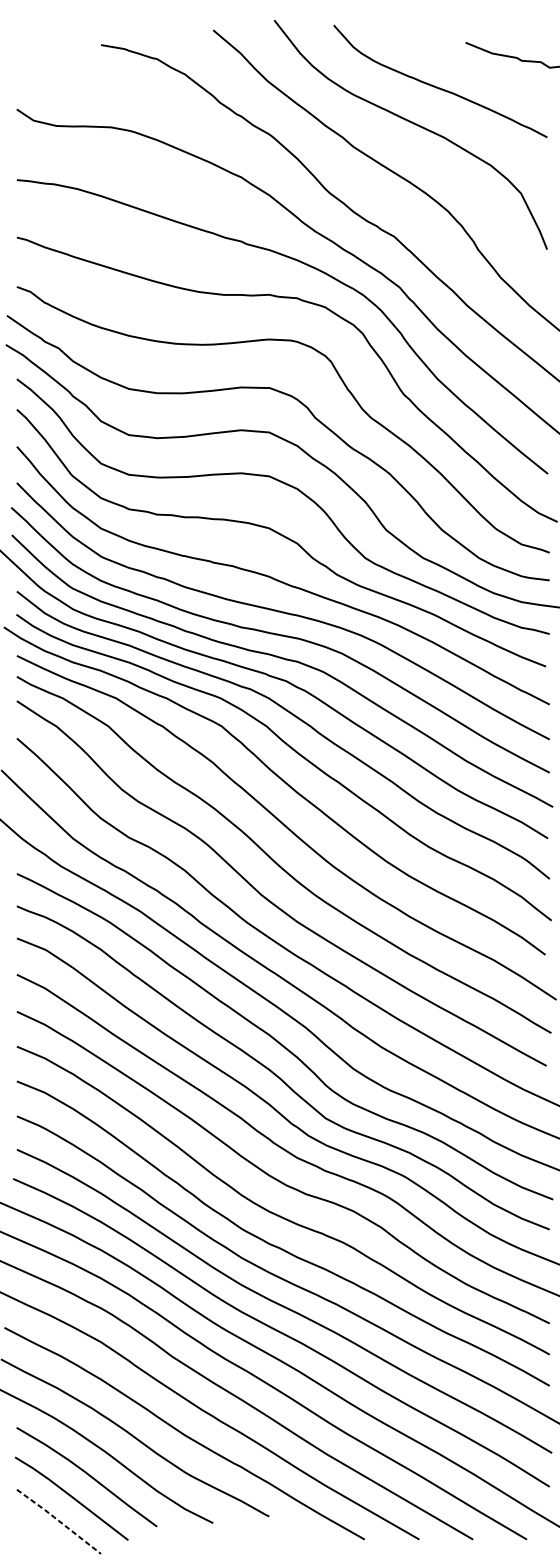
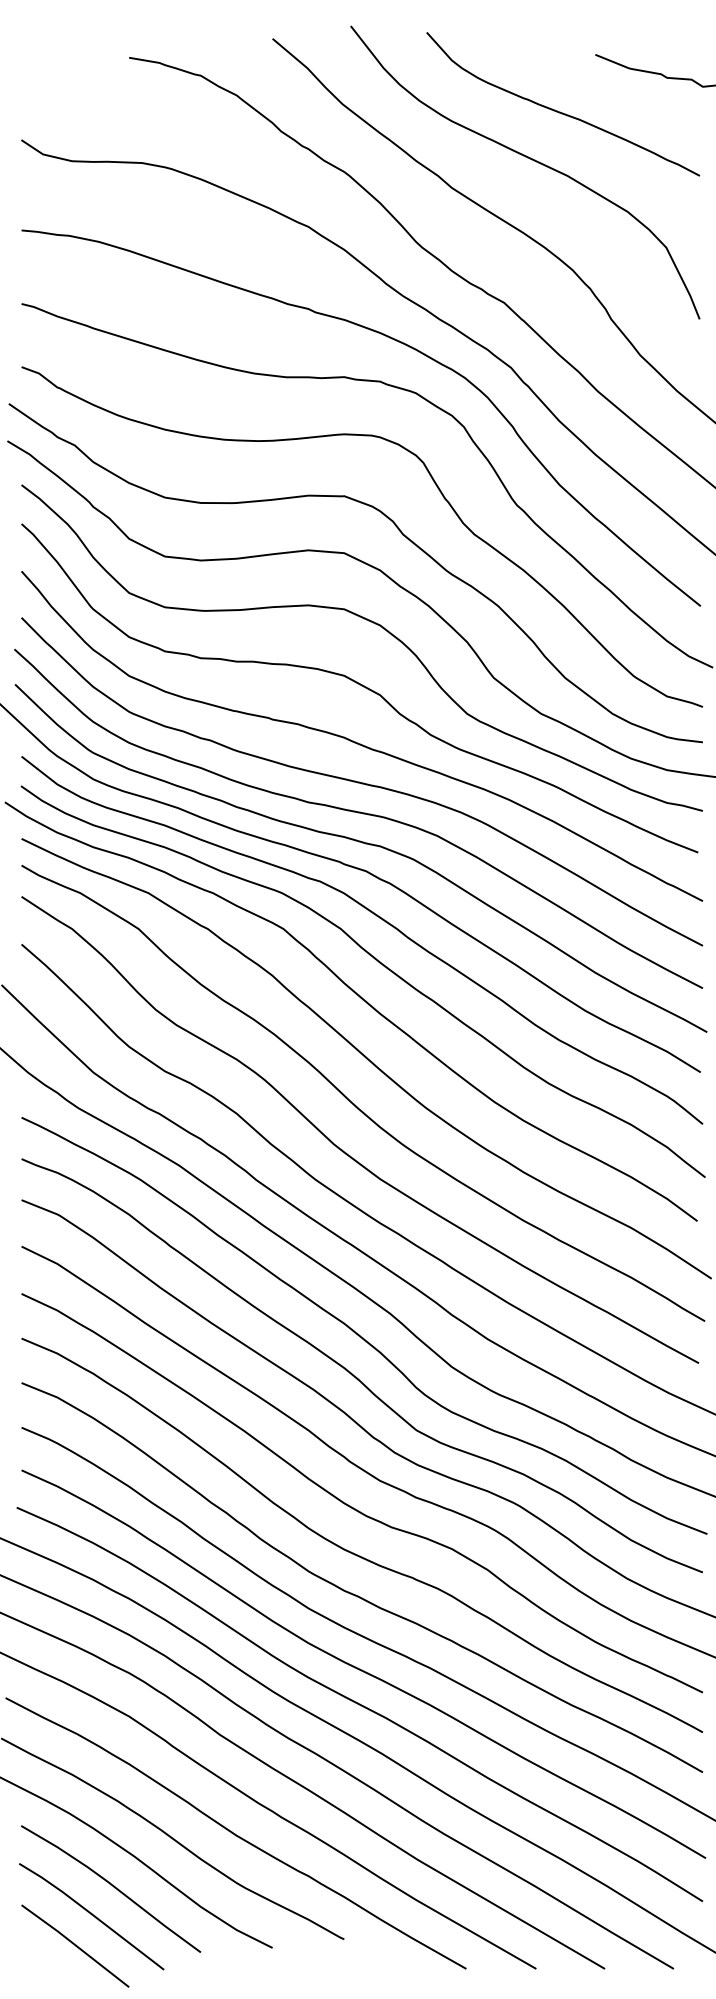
line: (59, 1521) -> (75, 1945), dashed -> solid

